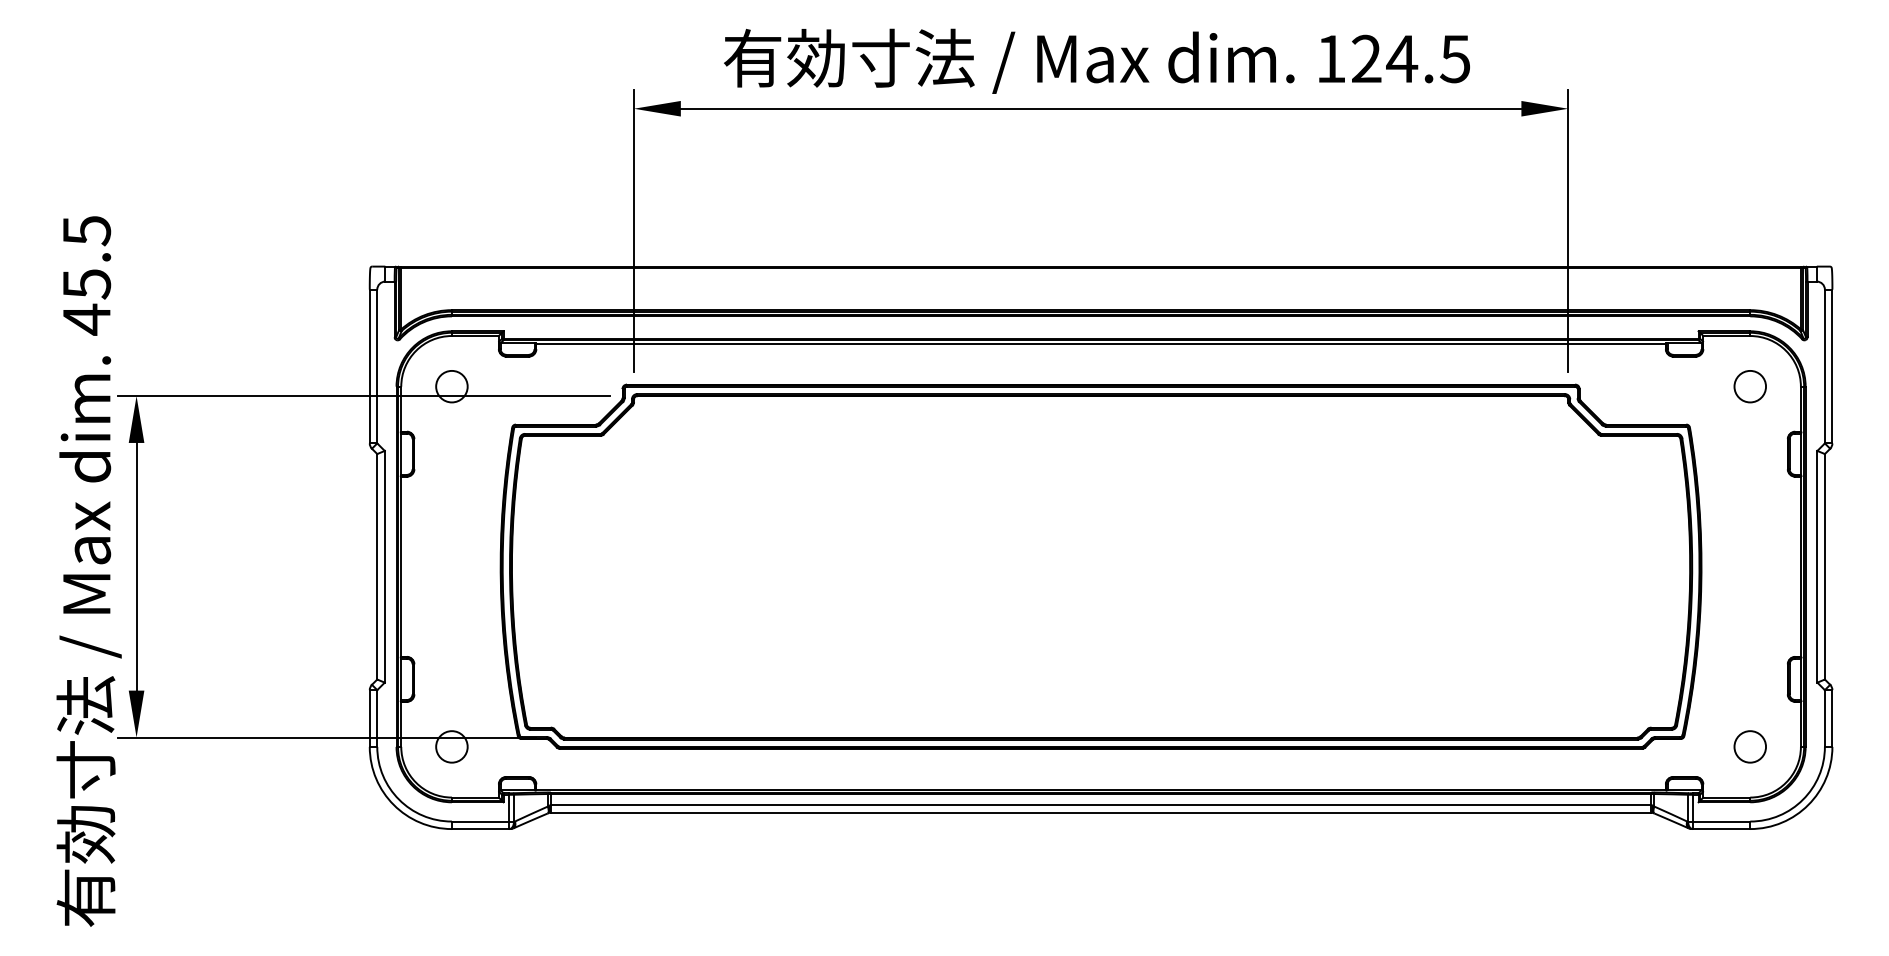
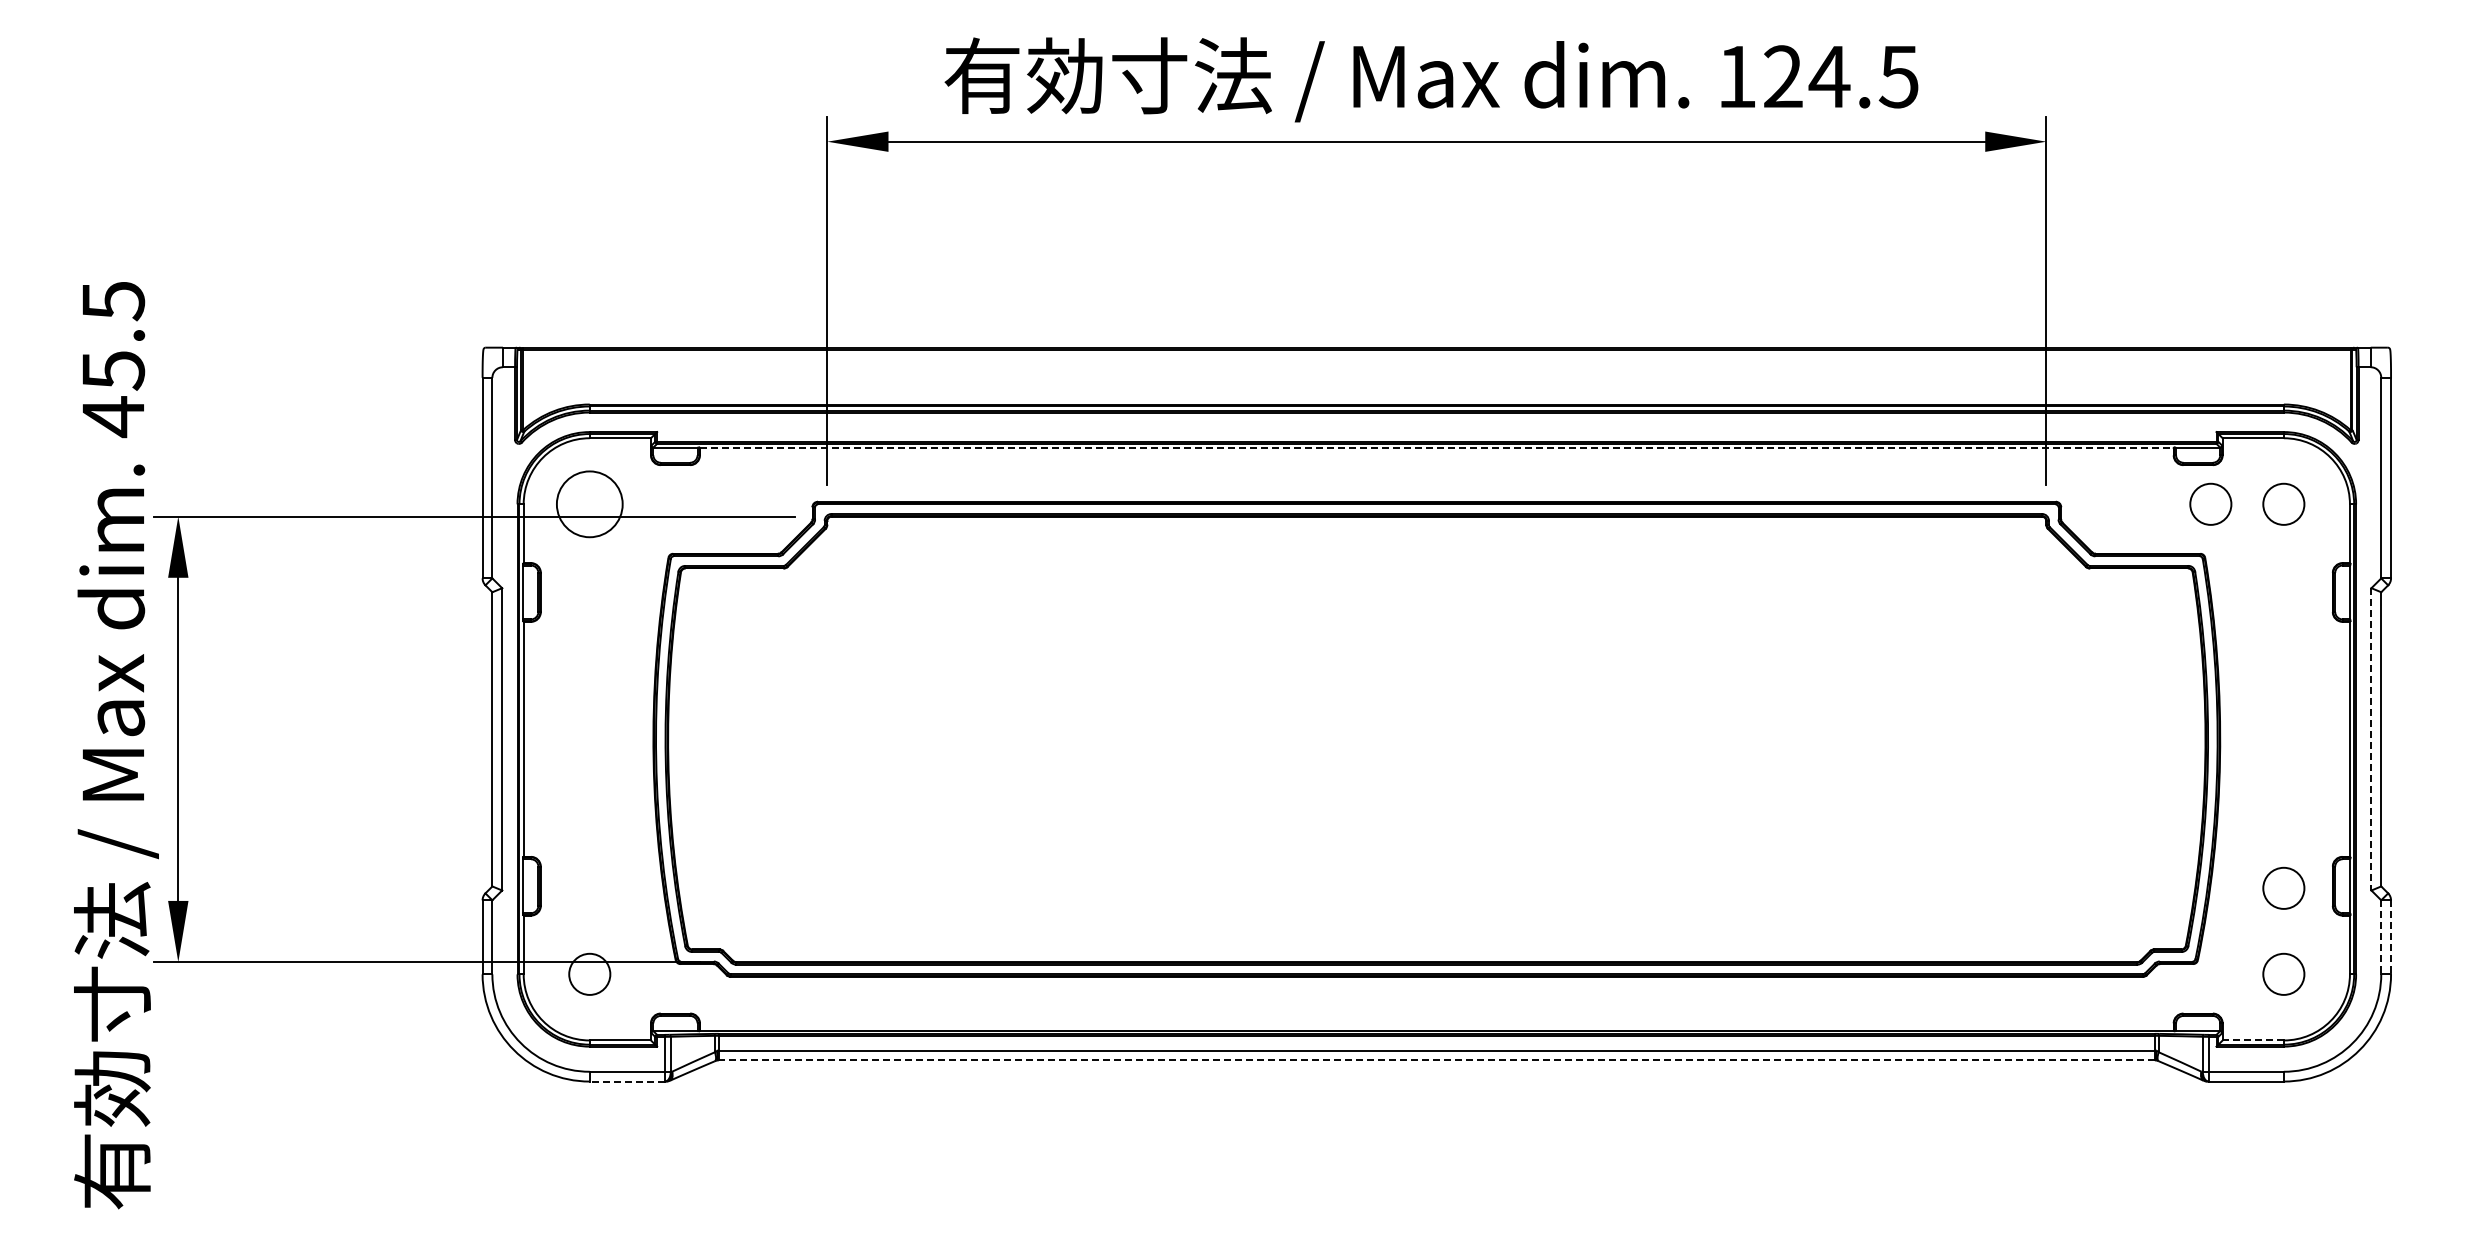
line: (1100, 343) -> (1436, 448), solid -> dashed
circle: (451, 386) -> (589, 503), size x1.6
circle: (1694, 386) -> (2210, 503), added
line: (1817, 566) -> (2371, 739), solid -> dashed
circle: (1749, 680) -> (2283, 887), added
line: (1825, 718) -> (2381, 937), solid -> dashed
line: (1832, 718) -> (2391, 937), solid -> dashed
line: (1726, 797) -> (2253, 1040), solid -> dashed
line: (1100, 812) -> (1436, 1060), solid -> dashed
line: (480, 829) -> (626, 1081), solid -> dashed

